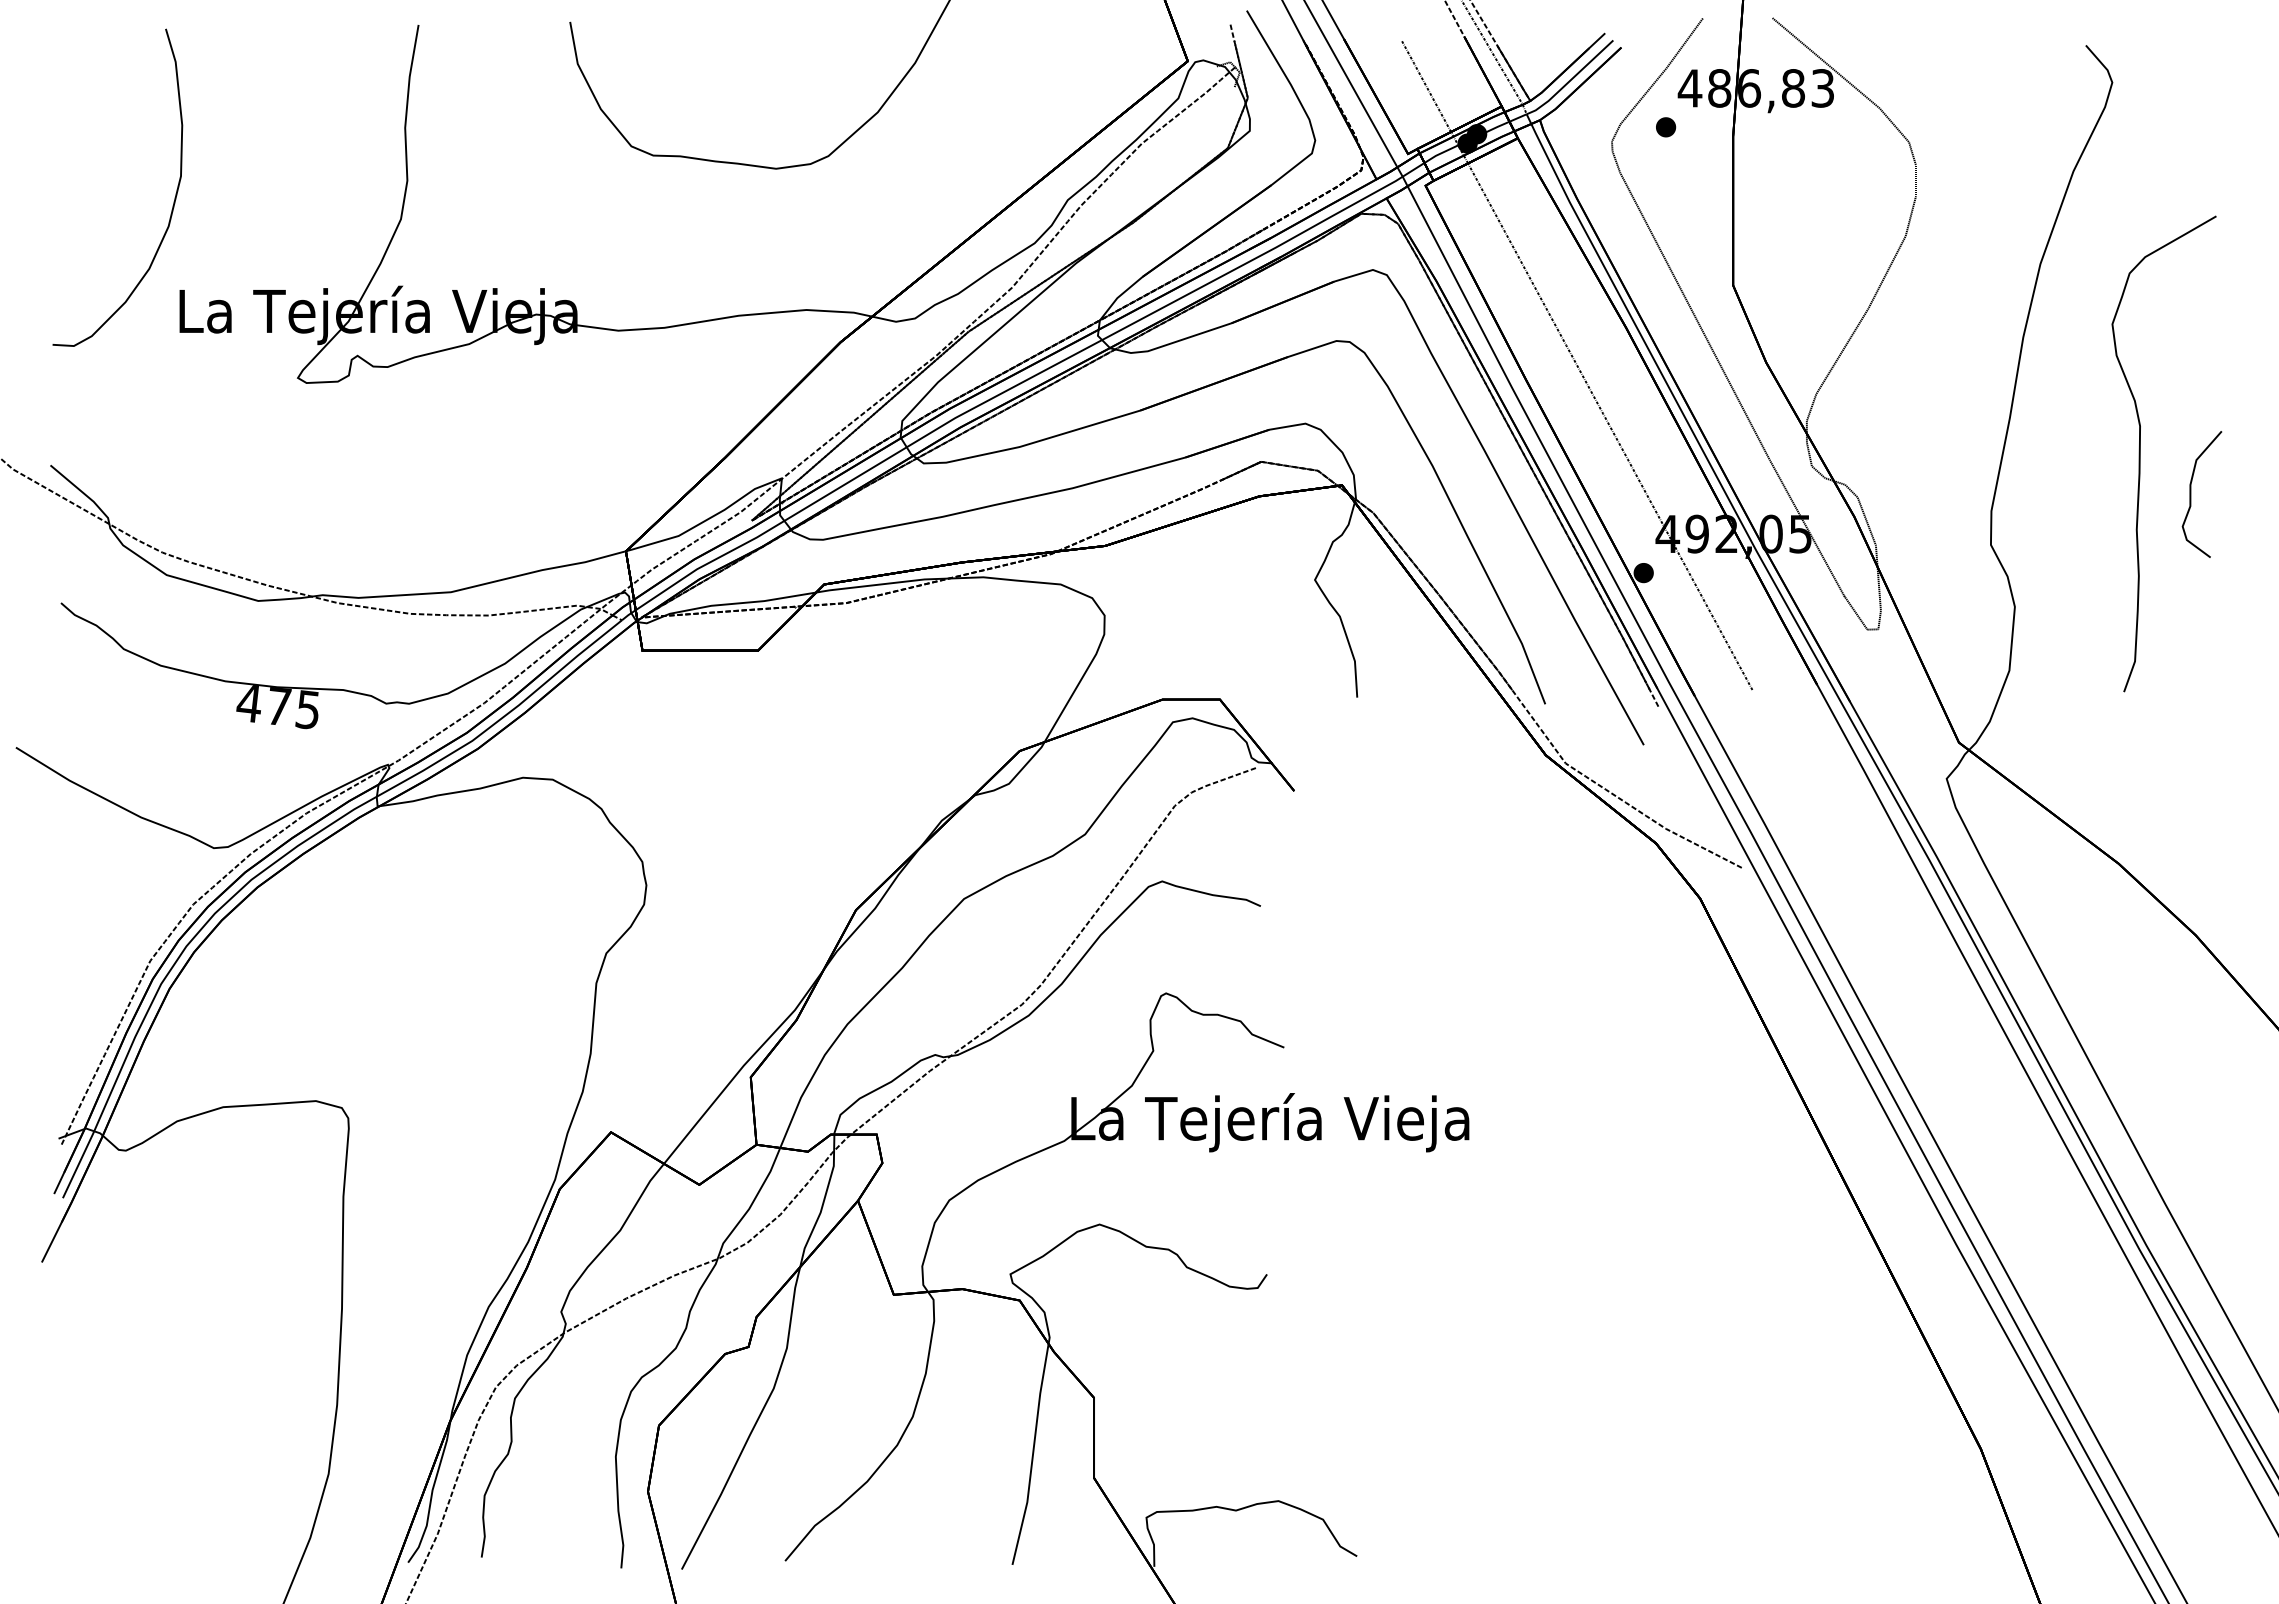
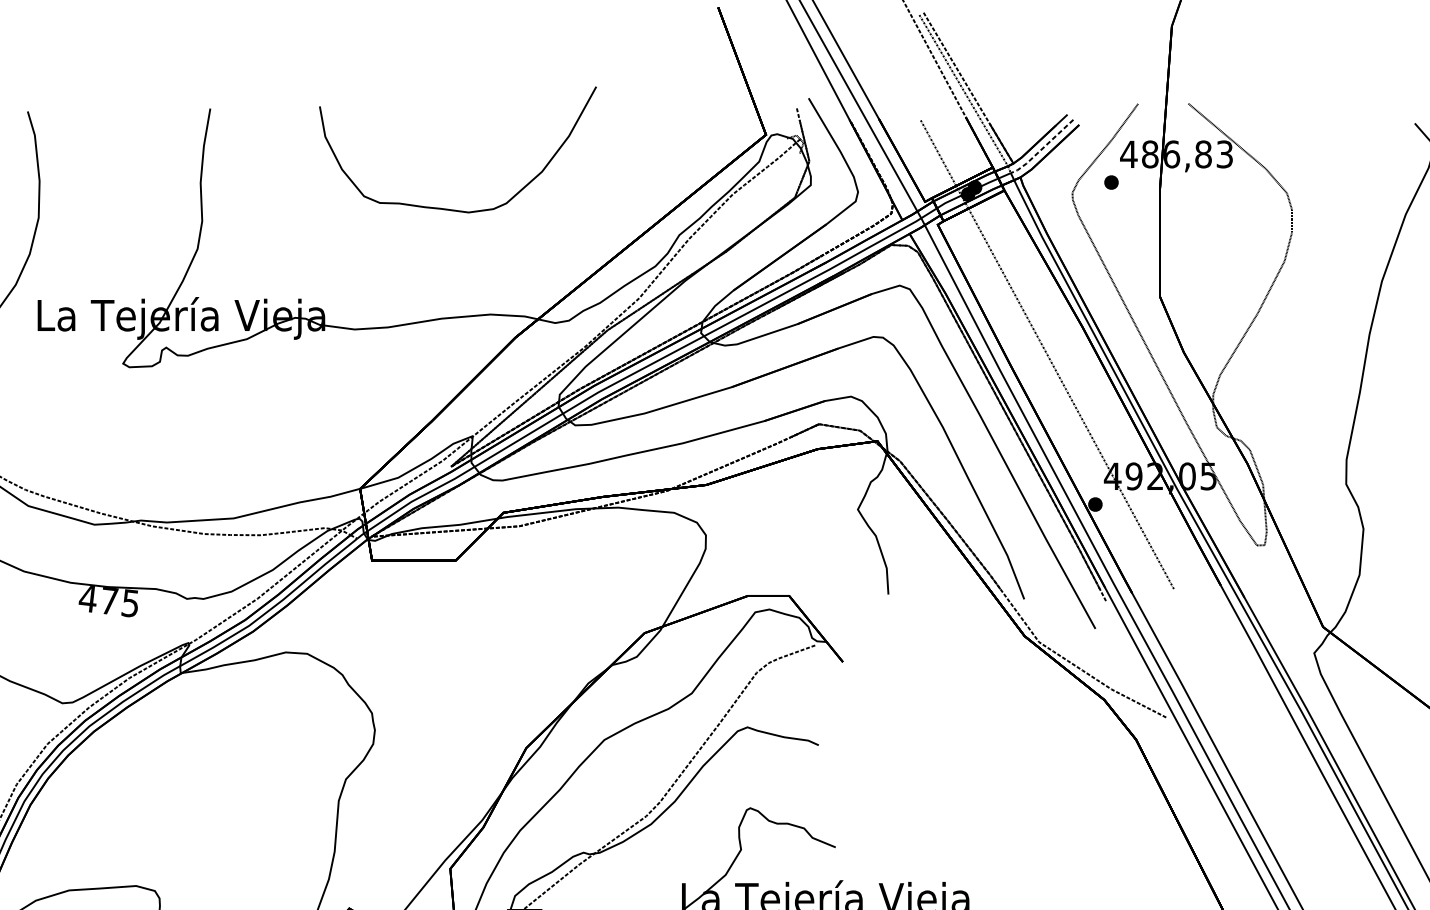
line: (1570, 80) -> (1042, 148), solid -> dashed

